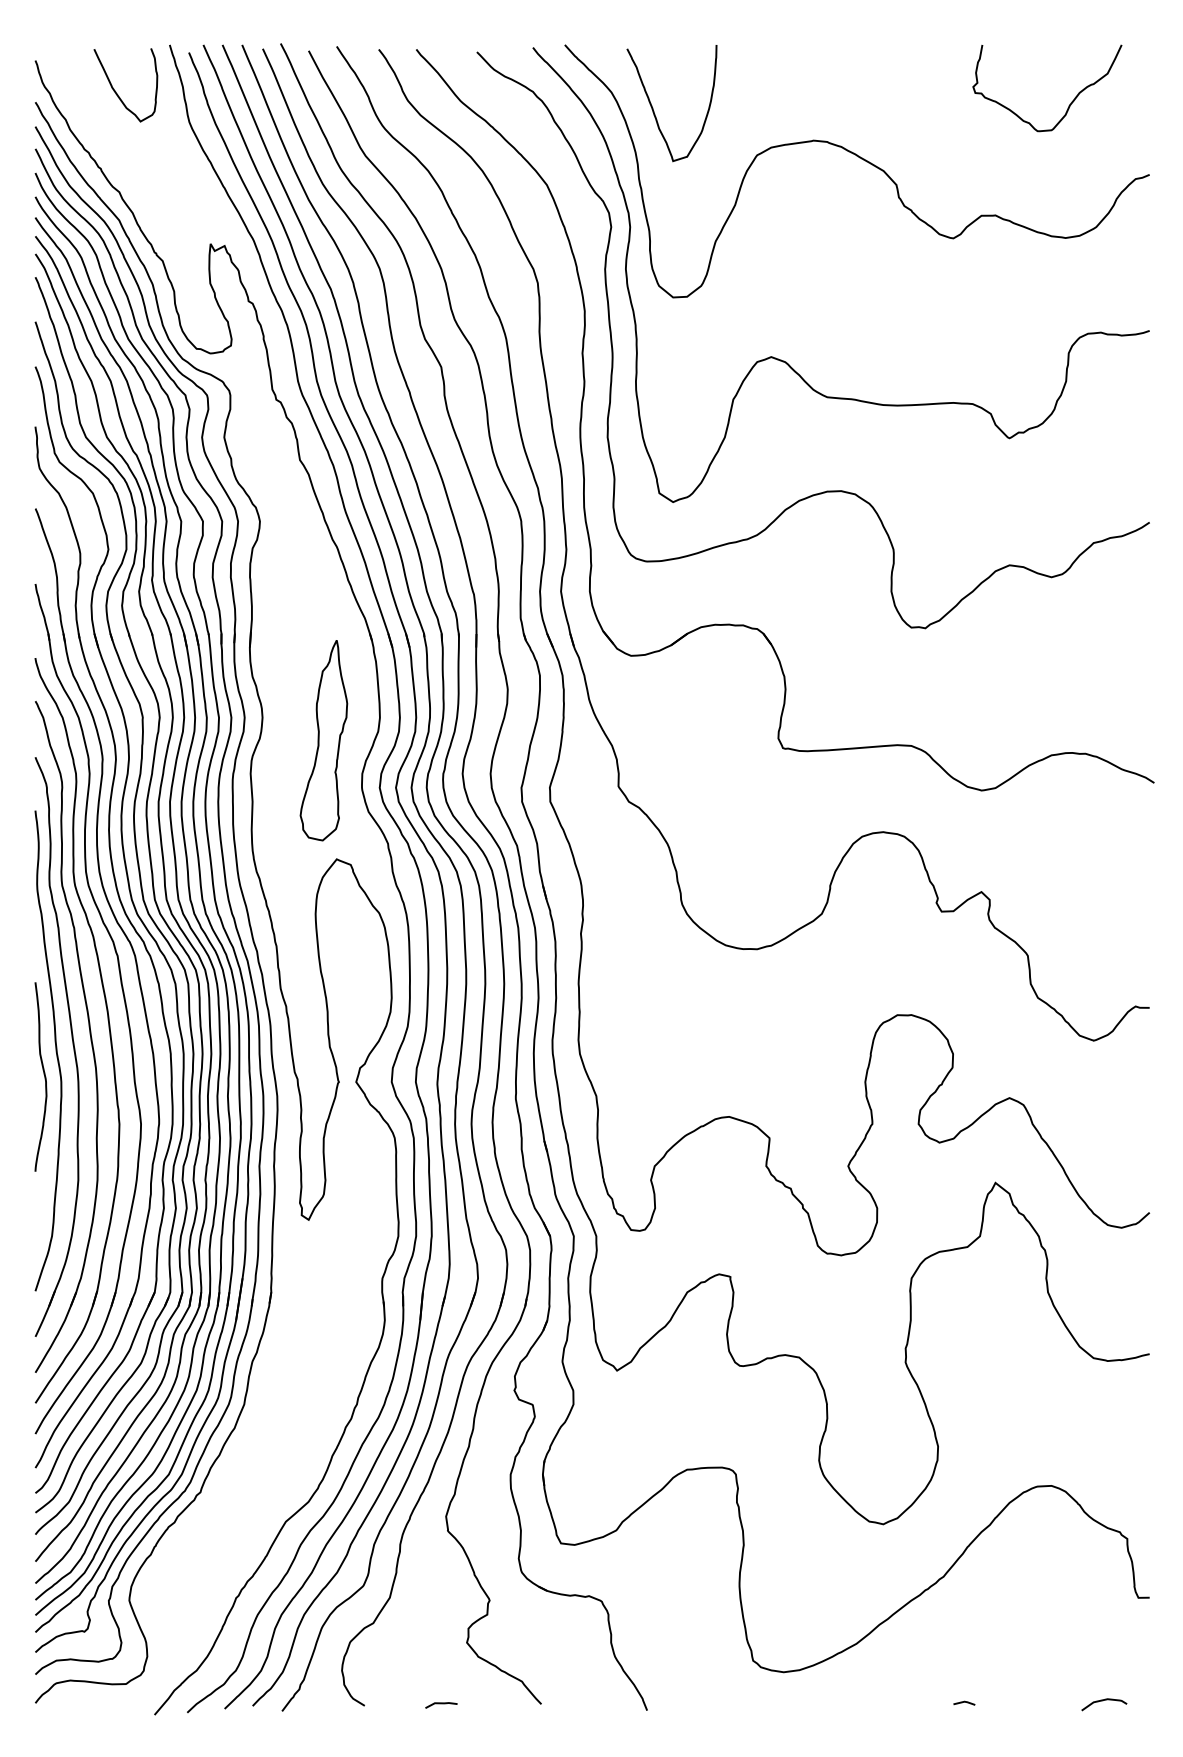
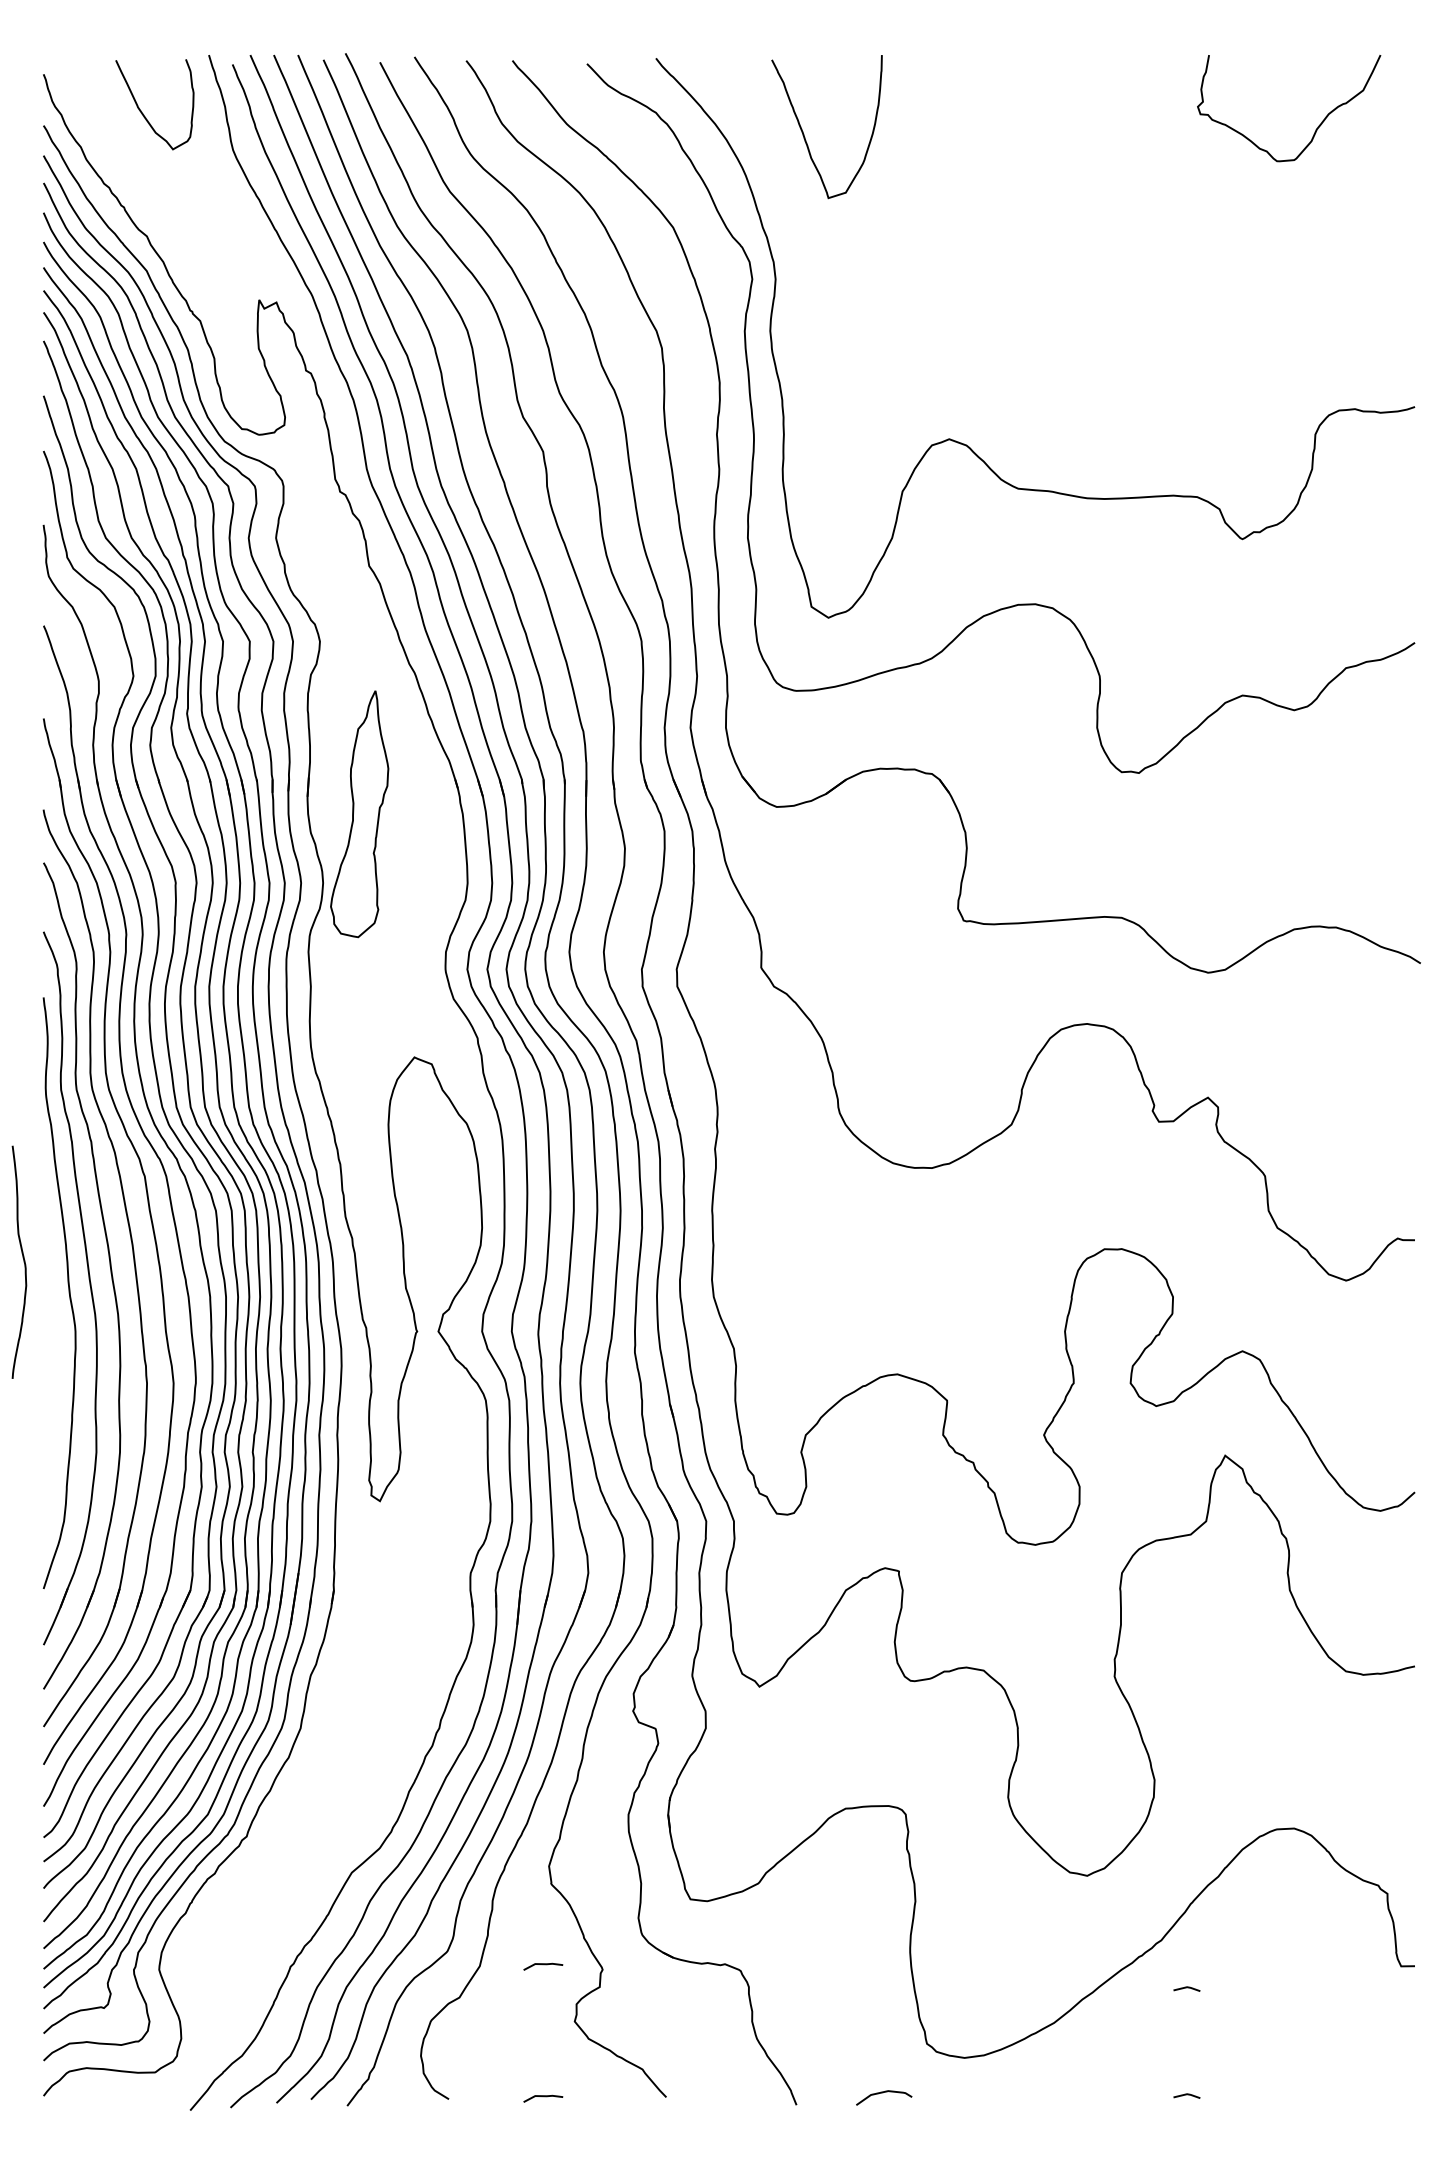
curve: (862, 159) -> (1061, 196), removed
part: (323, 740) -> (359, 814), moved
curve: (44, 1076) -> (23, 1261), moved
line: (441, 1597) -> (543, 1965), added
line: (964, 1615) -> (1186, 1988), added
curve: (1103, 1701) -> (883, 2093), moved

